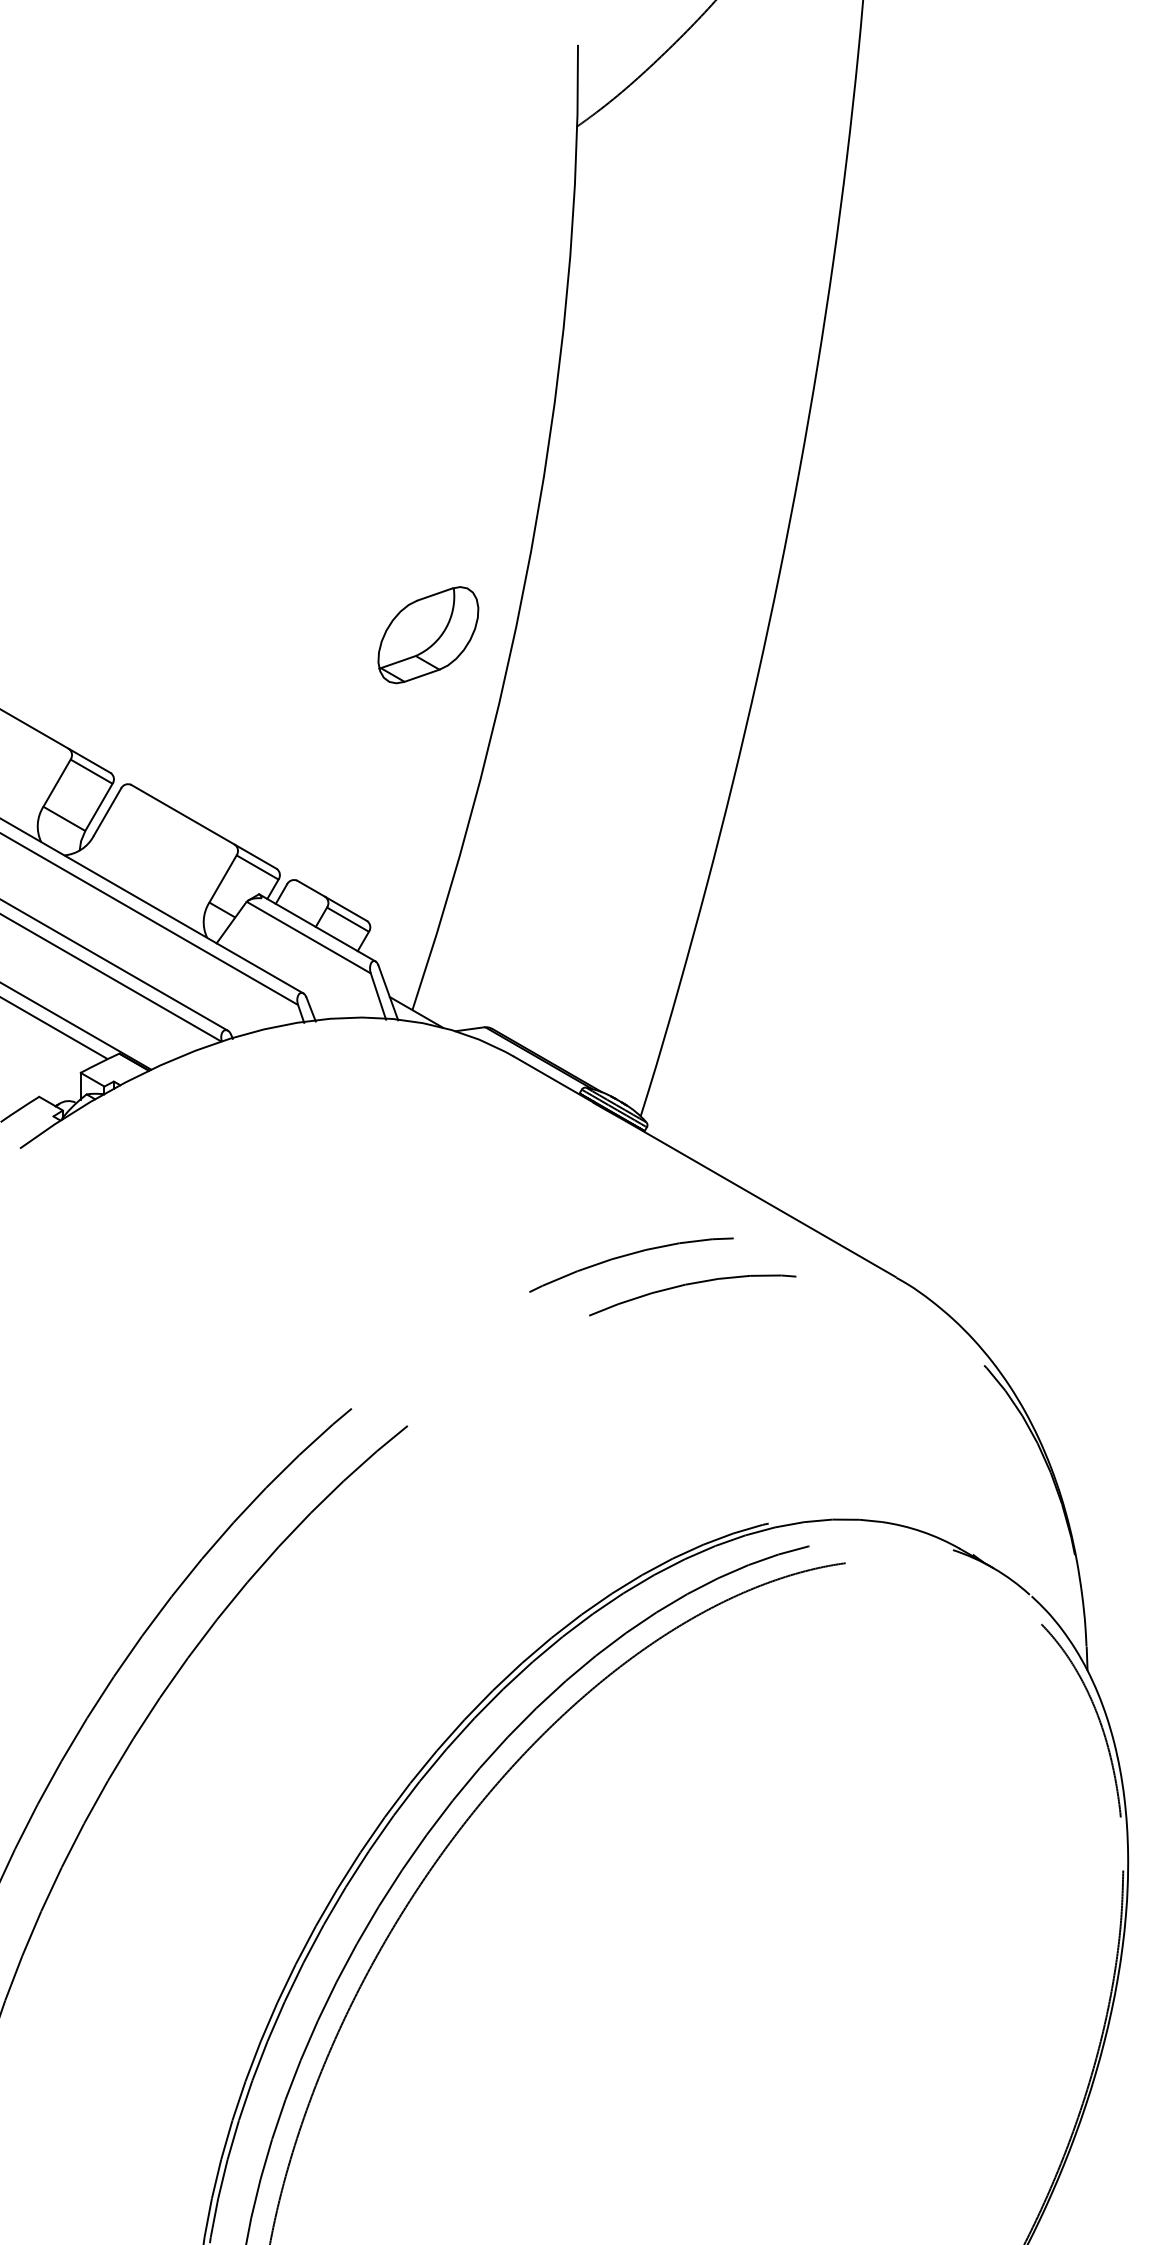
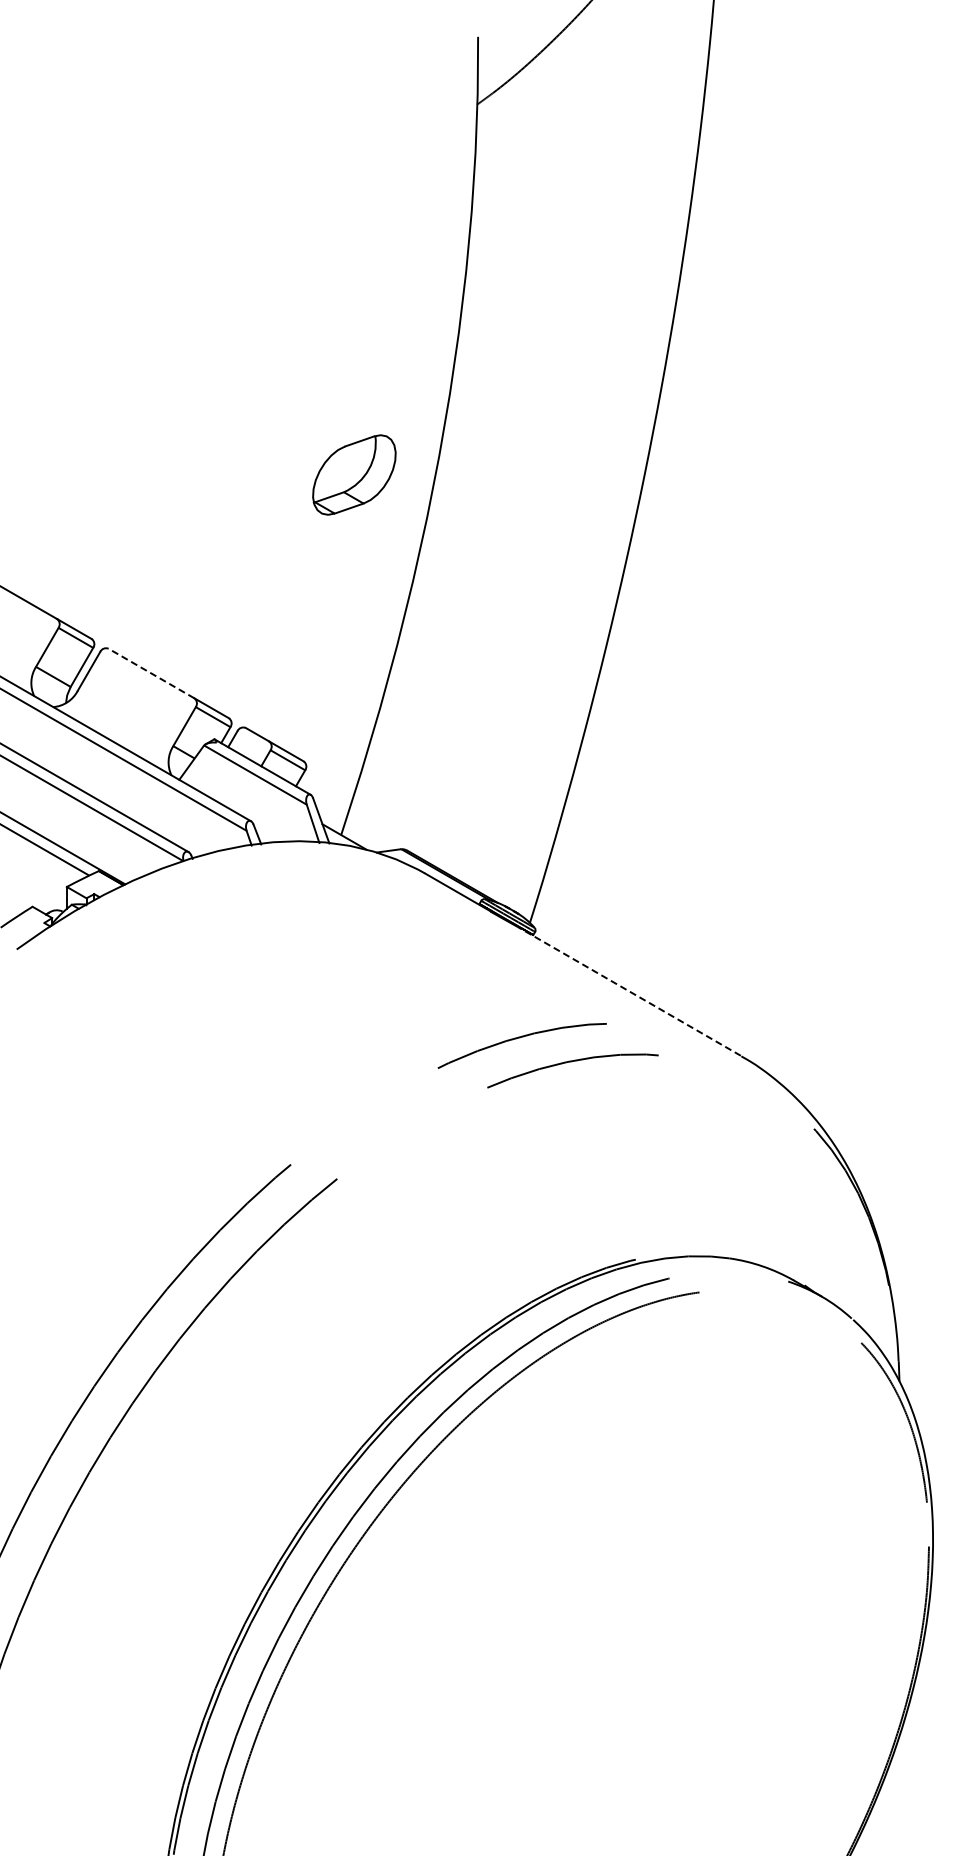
part: (428, 634) -> (354, 474), moved
line: (183, 814) -> (151, 673), solid -> dashed
line: (761, 1199) -> (629, 991), solid -> dashed

